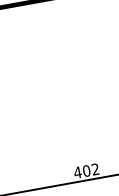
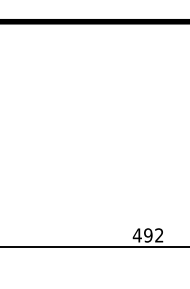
text: (86, 171) -> (148, 235), 402 -> 492

